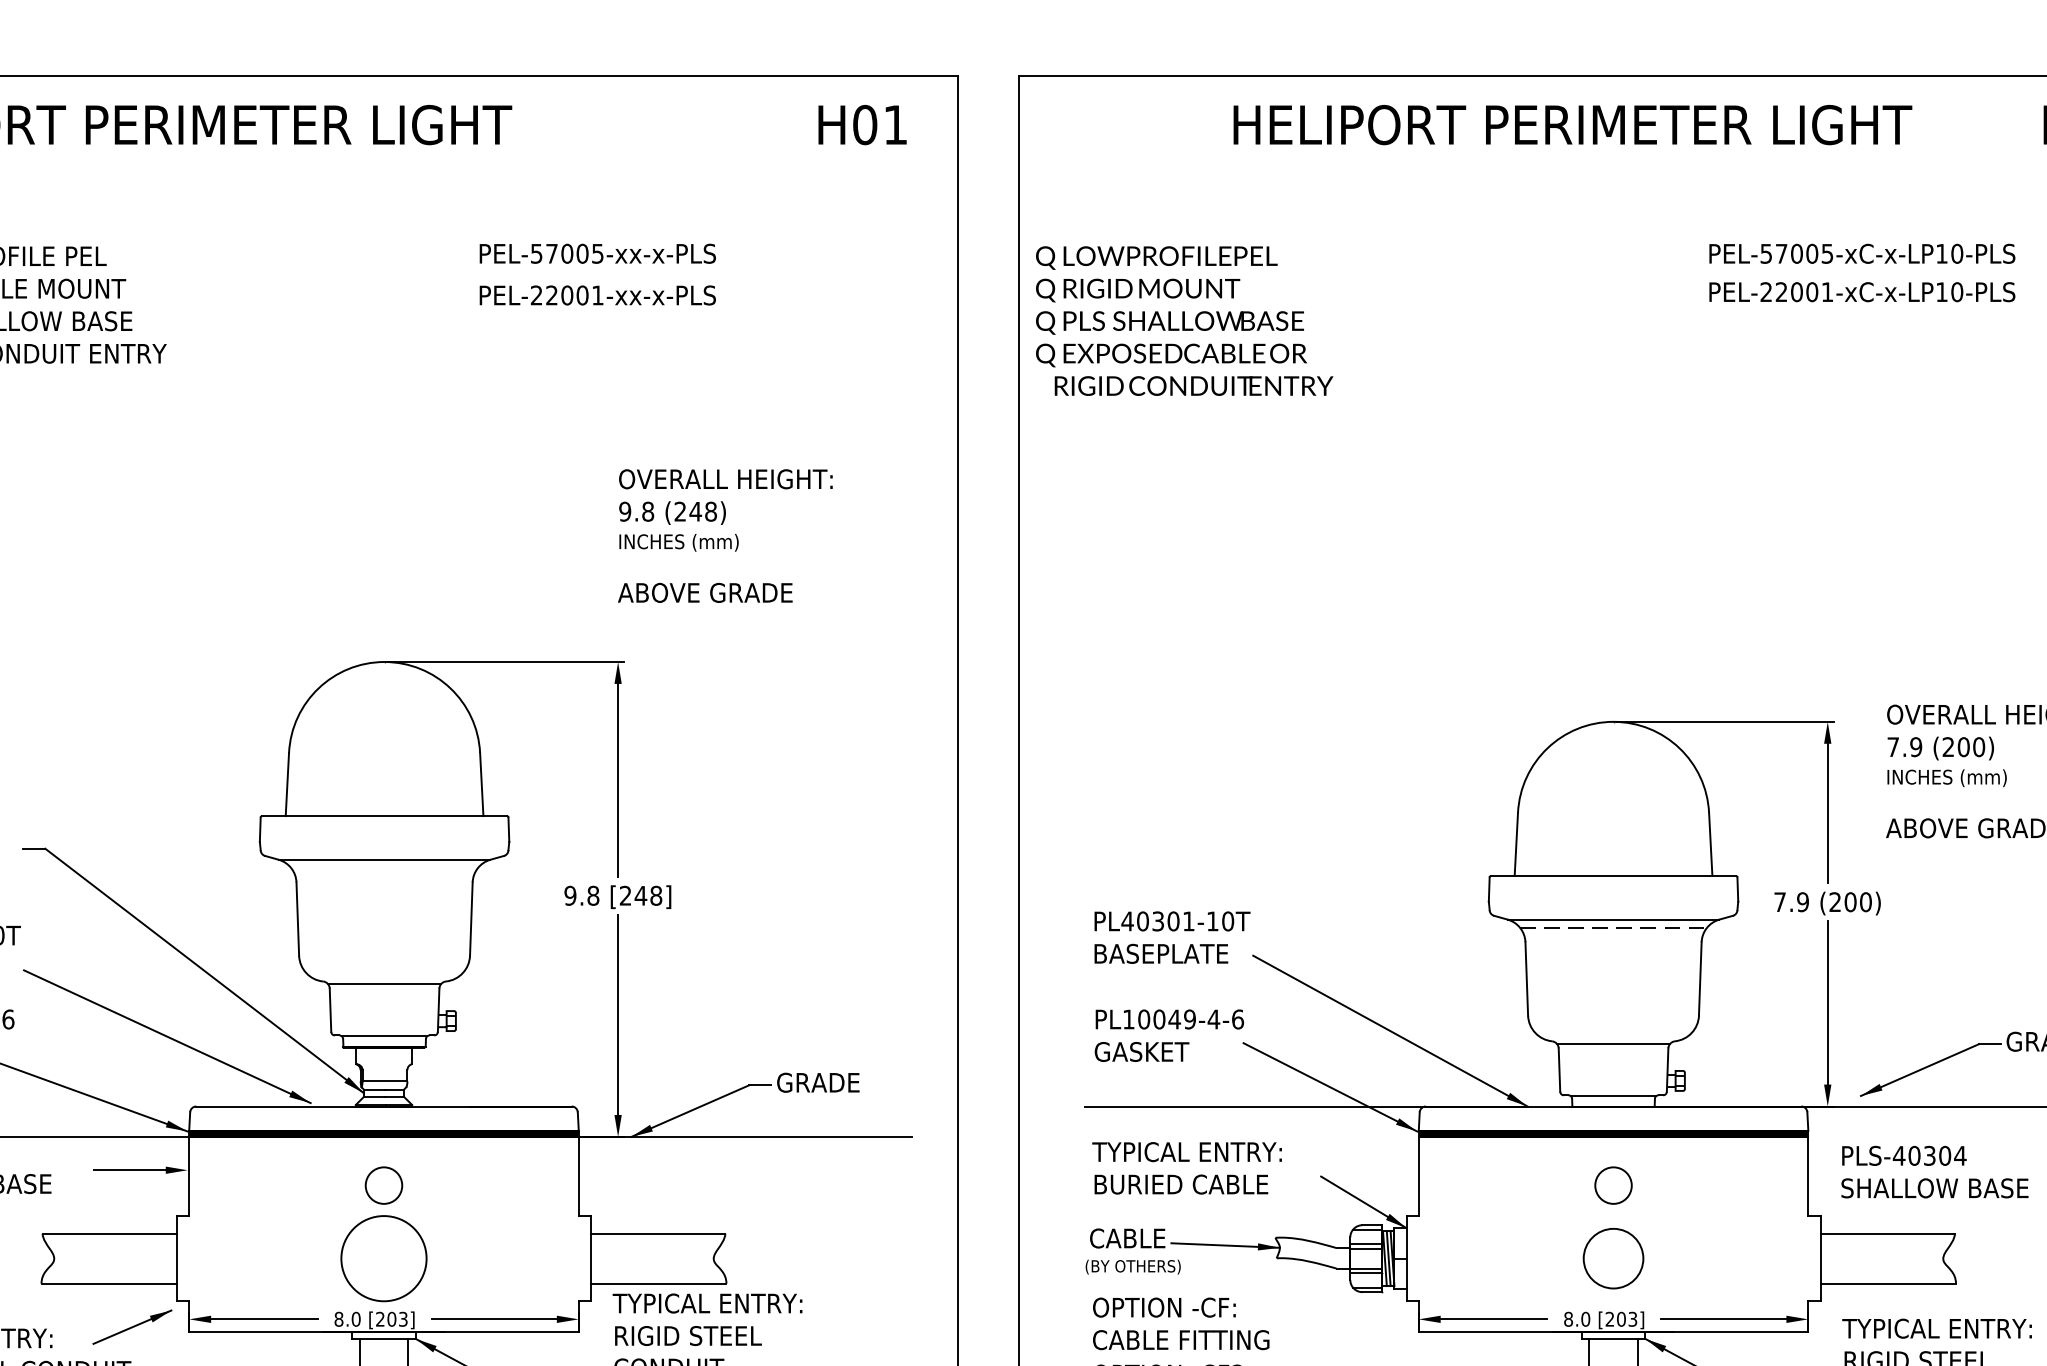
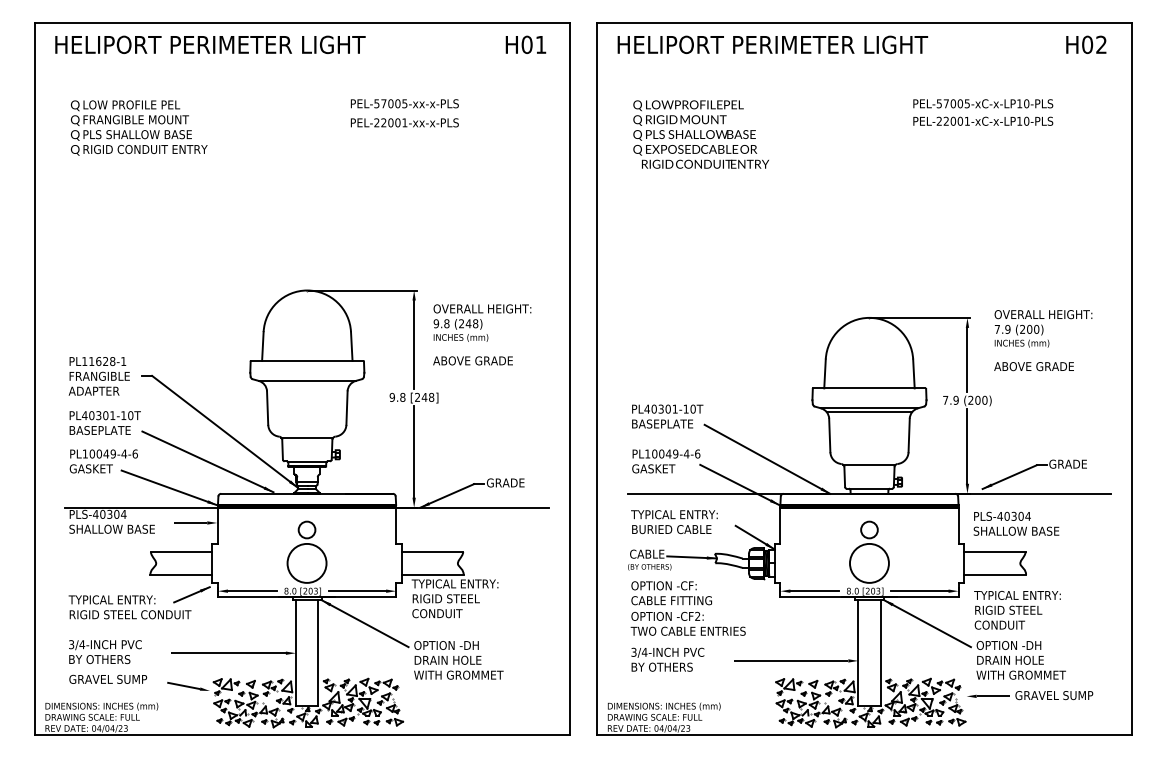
text: (1572, 124) -> (772, 44), moved
text: (1182, 320) -> (700, 134), moved
text: (726, 535) -> (482, 334), moved
line: (1613, 928) -> (869, 412), dashed -> solid
circle: (1611, 1256) -> (868, 562), size x1.43

